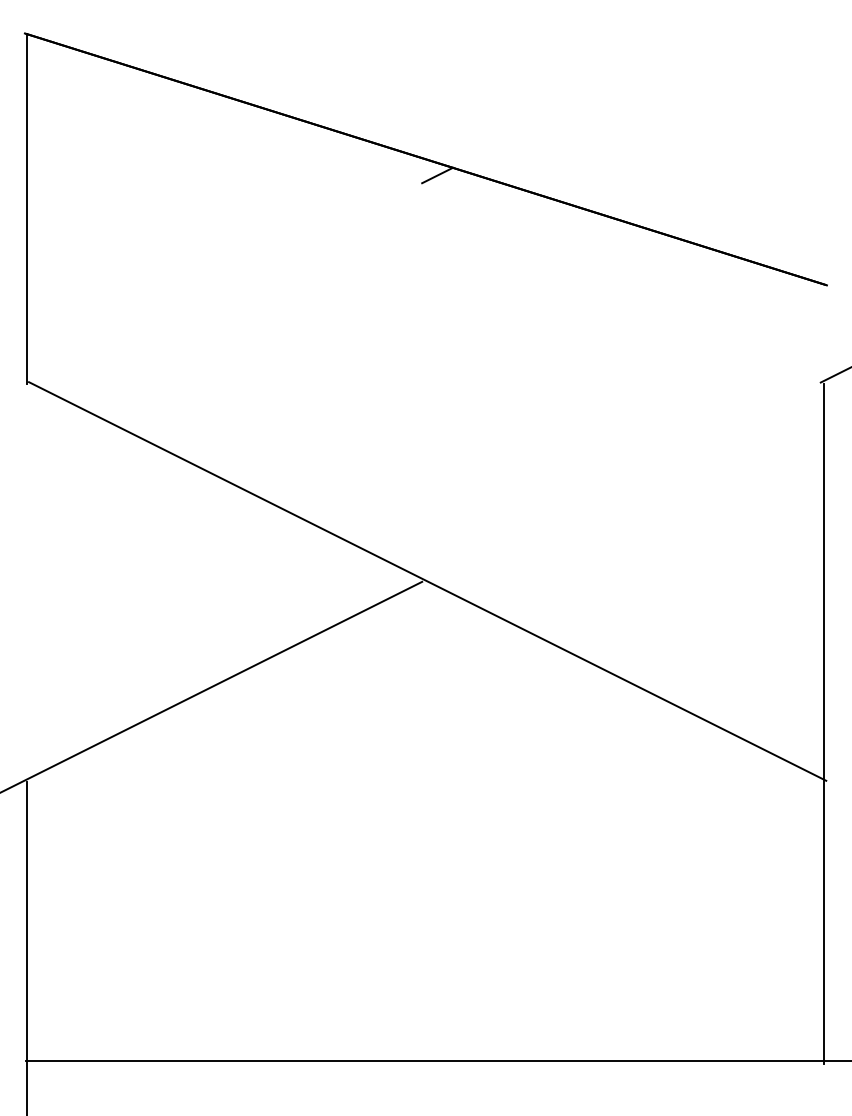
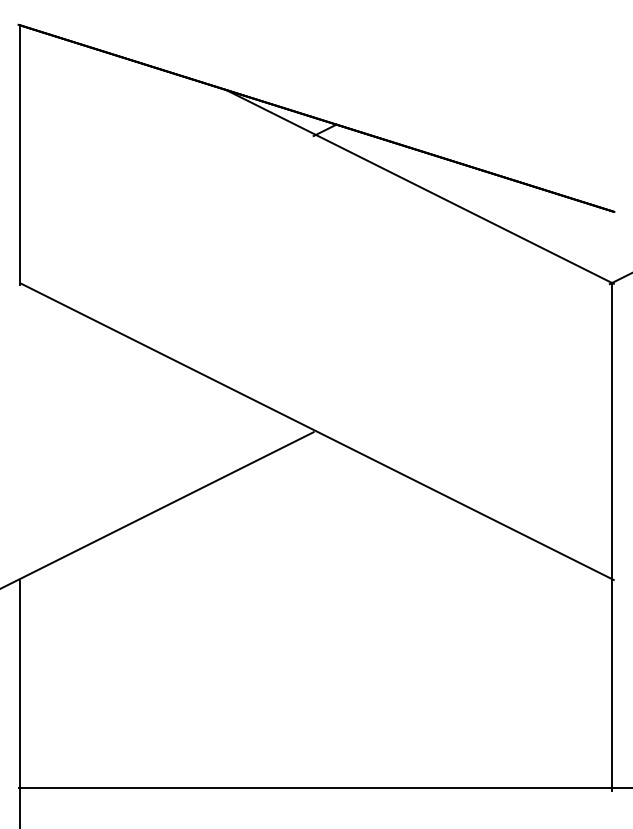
line: (564, 251) -> (419, 186), added

